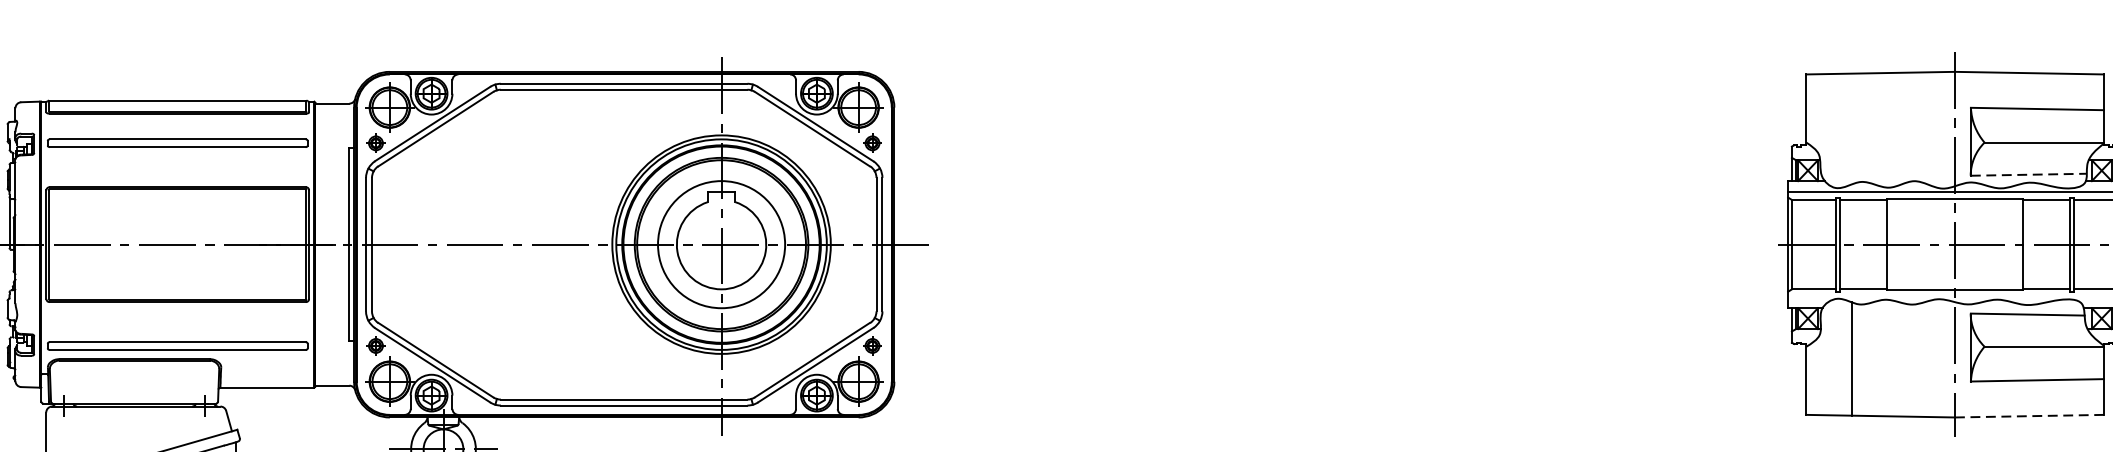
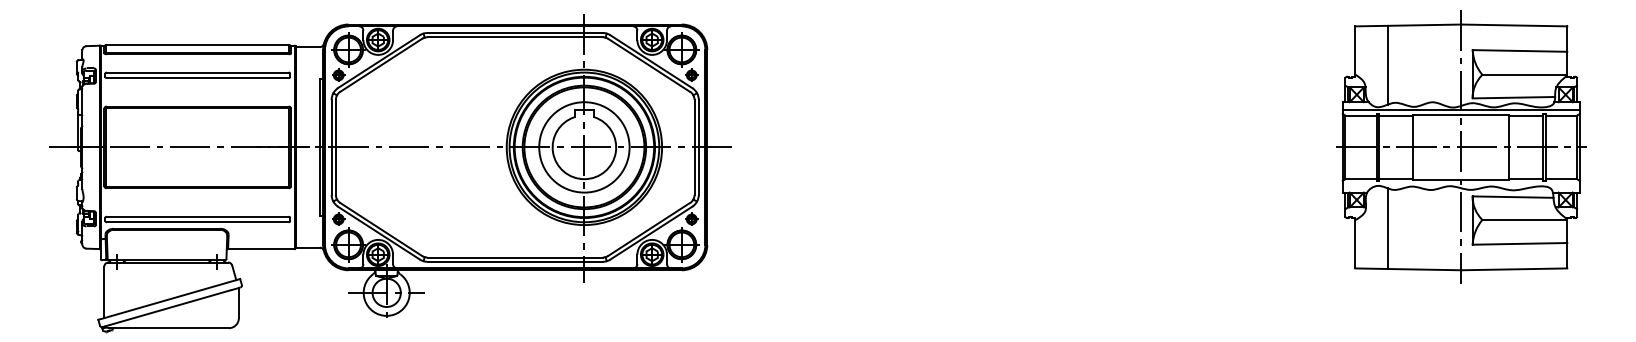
line: (1851, 128) -> (1387, 64), added
line: (2029, 174) -> (1514, 97), dashed -> solid
line: (2029, 416) -> (1514, 269), dashed -> solid

